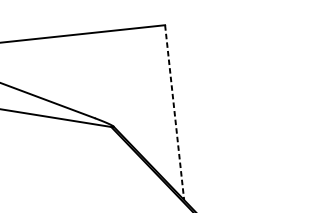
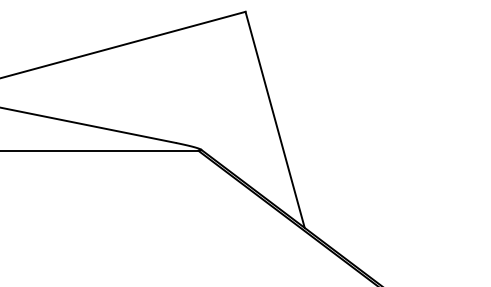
line: (174, 113) -> (275, 120), dashed -> solid

